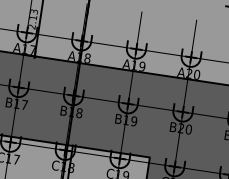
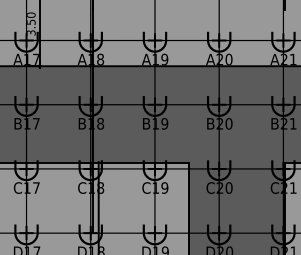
text: (33, 18) -> (31, 23), 2.13 -> 3.50

